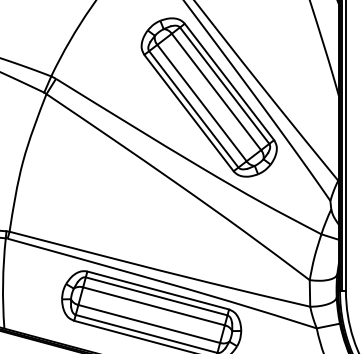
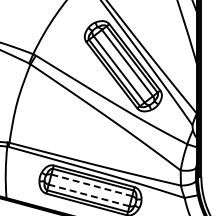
line: (153, 306) -> (91, 185), solid -> dashed
line: (149, 324) -> (89, 195), solid -> dashed

